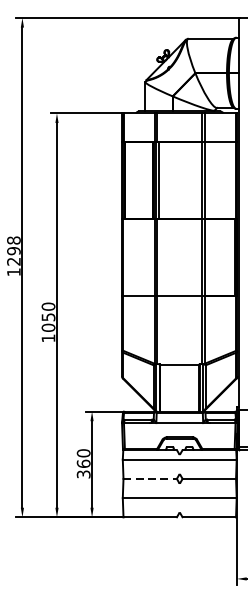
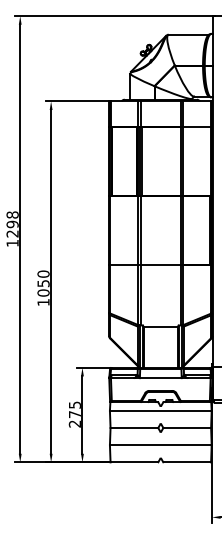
text: (83, 463) -> (74, 414), 360 -> 275
line: (150, 479) -> (134, 428), dashed -> solid

